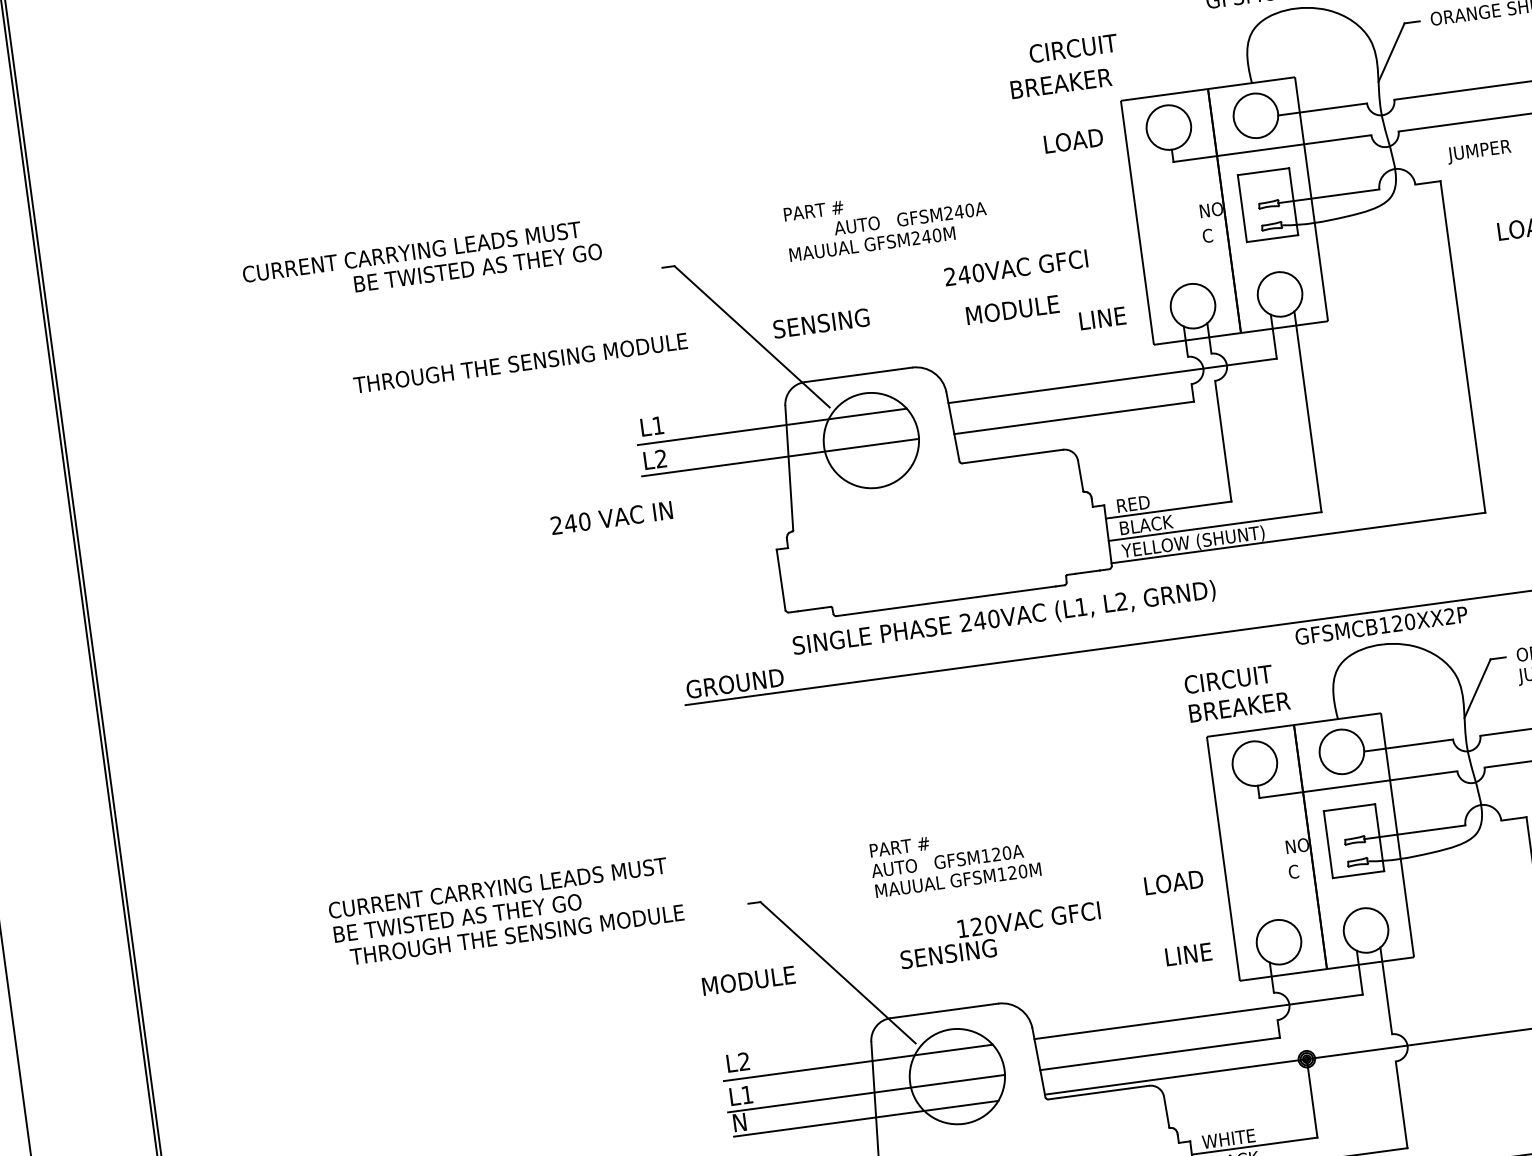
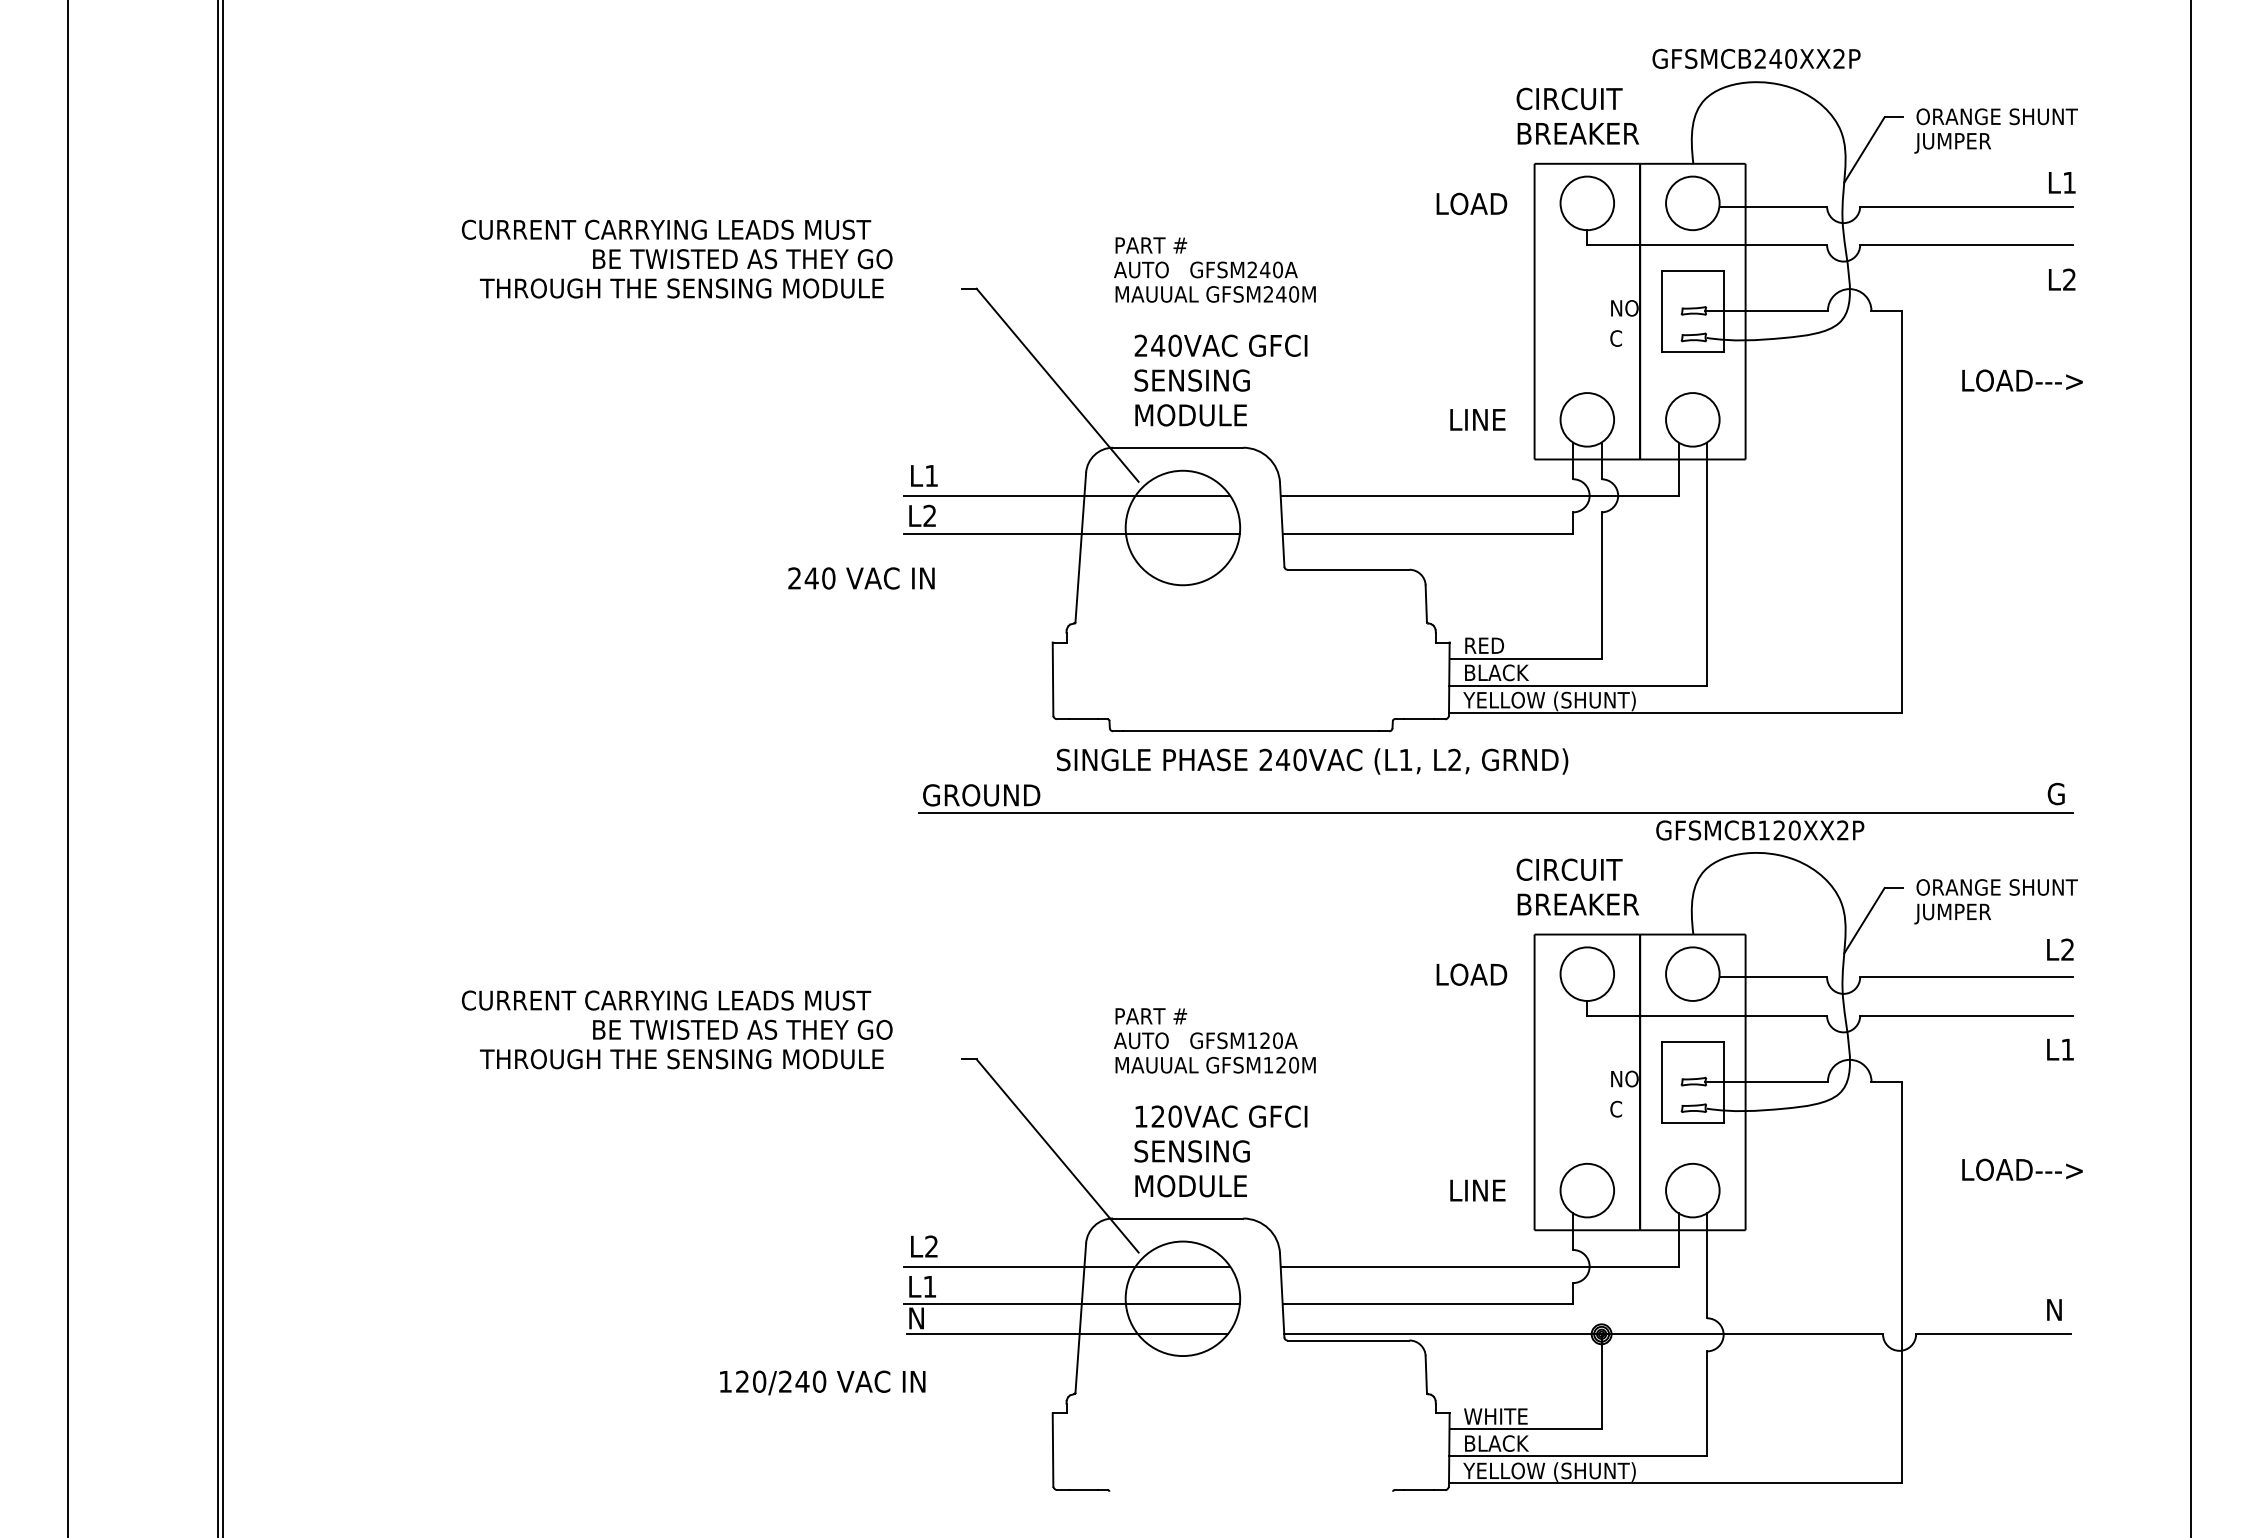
text: (1073, 48) -> (1569, 98), moved
text: (1060, 83) -> (1577, 133), moved
text: (1479, 152) -> (1952, 143), moved
text: (909, 218) -> (1205, 269), moved
text: (1015, 267) -> (1220, 345), moved
text: (1012, 310) -> (1190, 415), moved
text: (820, 323) -> (1191, 380), moved
text: (520, 363) -> (681, 288), moved
text: (1173, 882) -> (1471, 974), moved
text: (457, 917) -> (742, 1029), moved
text: (1029, 919) -> (1221, 1116), moved
text: (748, 981) -> (1190, 1186), moved

